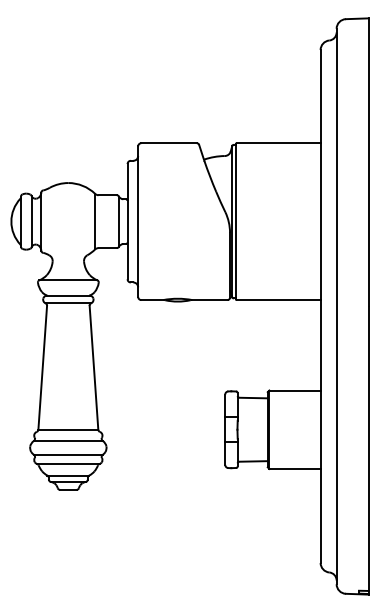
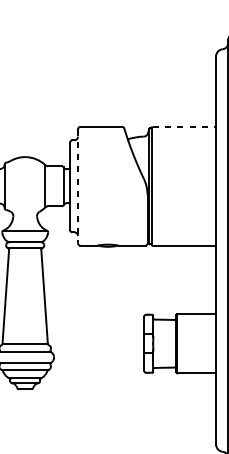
line: (278, 143) -> (184, 127), solid -> dashed
line: (138, 222) -> (78, 186), solid -> dashed

